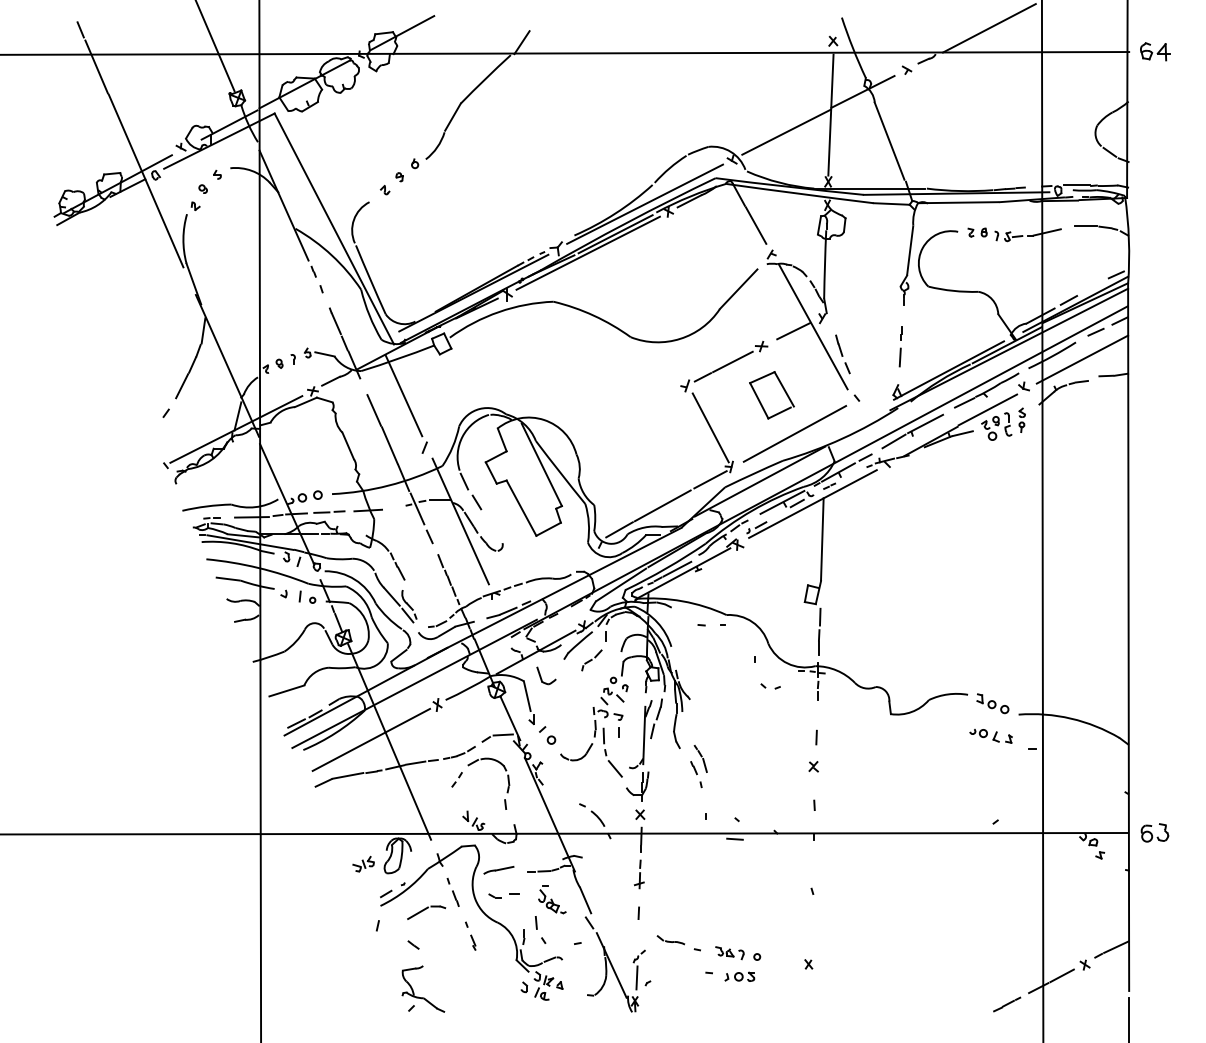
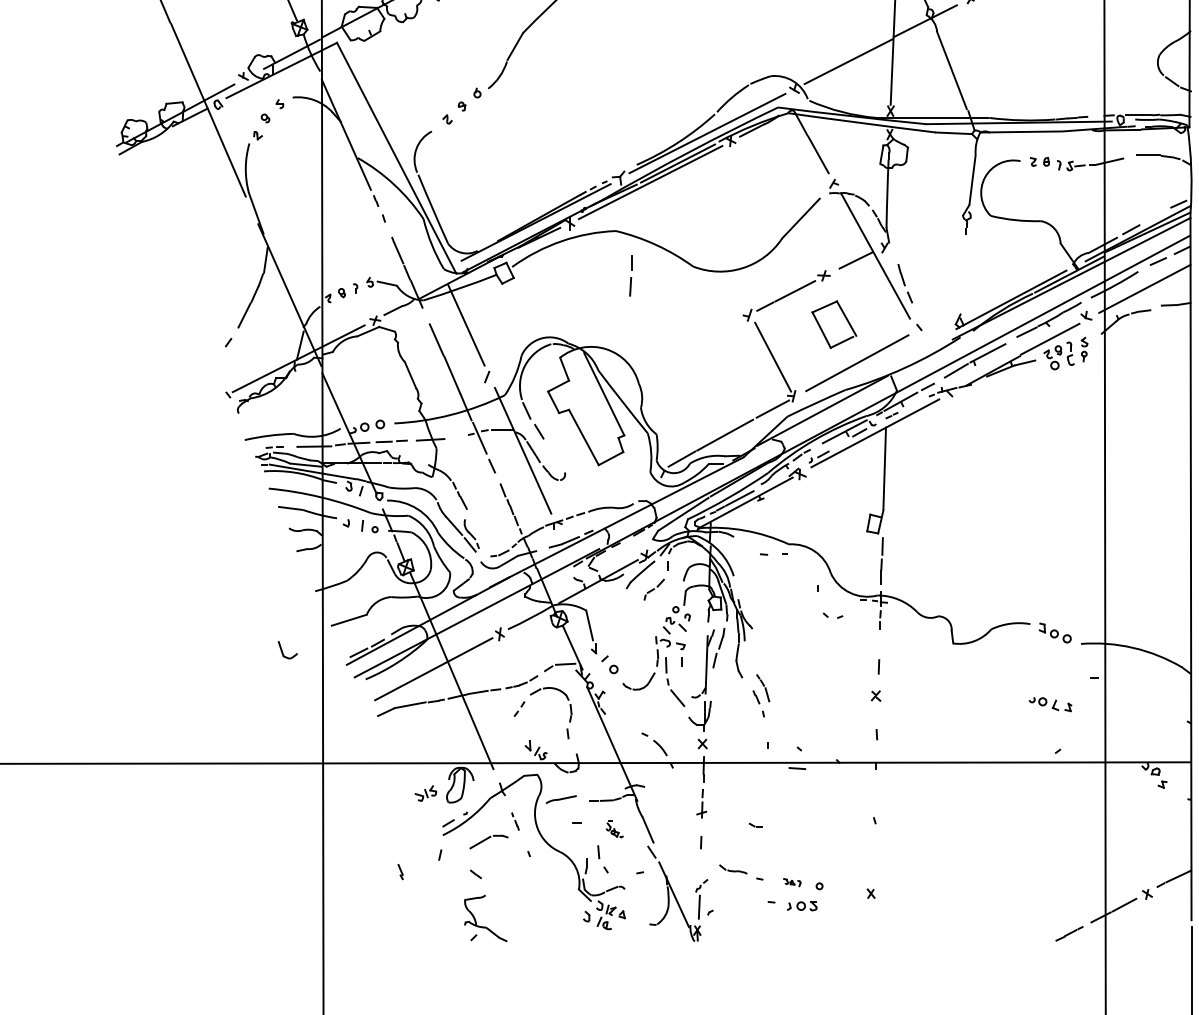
part: (900, 346) -> (630, 275), moved
part: (546, 675) -> (287, 649), moved
part: (990, 736) -> (1049, 704), moved
part: (452, 891) -> (514, 820), size x0.6
part: (494, 895) -> (754, 824), moved
part: (552, 899) -> (614, 828), size x0.6
part: (473, 942) -> (400, 871), moved
part: (729, 953) -> (791, 882), size x0.6

